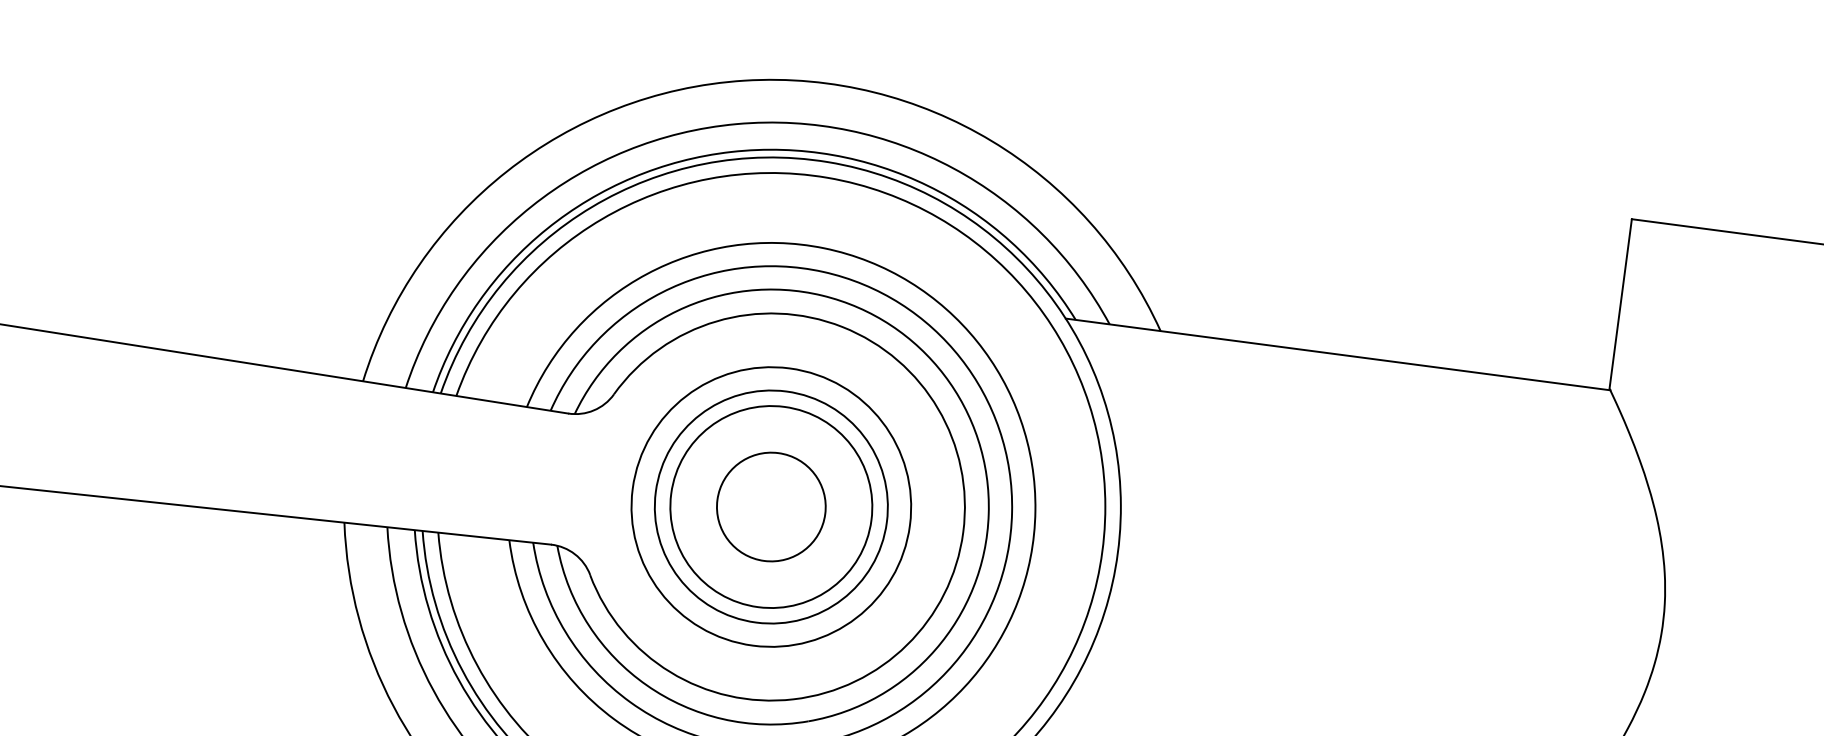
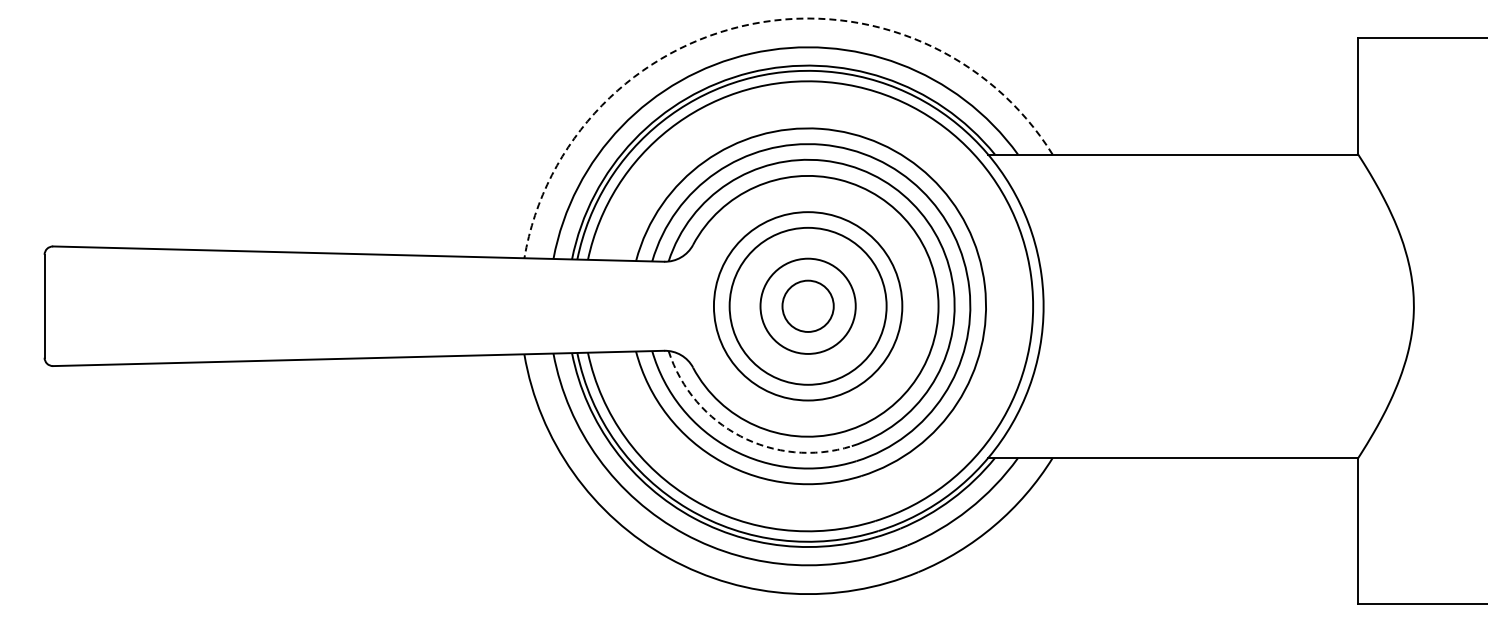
arc: (744, 80) -> (752, 23), solid -> dashed
circle: (770, 505) -> (807, 305), size x0.7
circle: (771, 507) -> (808, 306), size x0.7
arc: (646, 685) -> (740, 436), solid -> dashed

